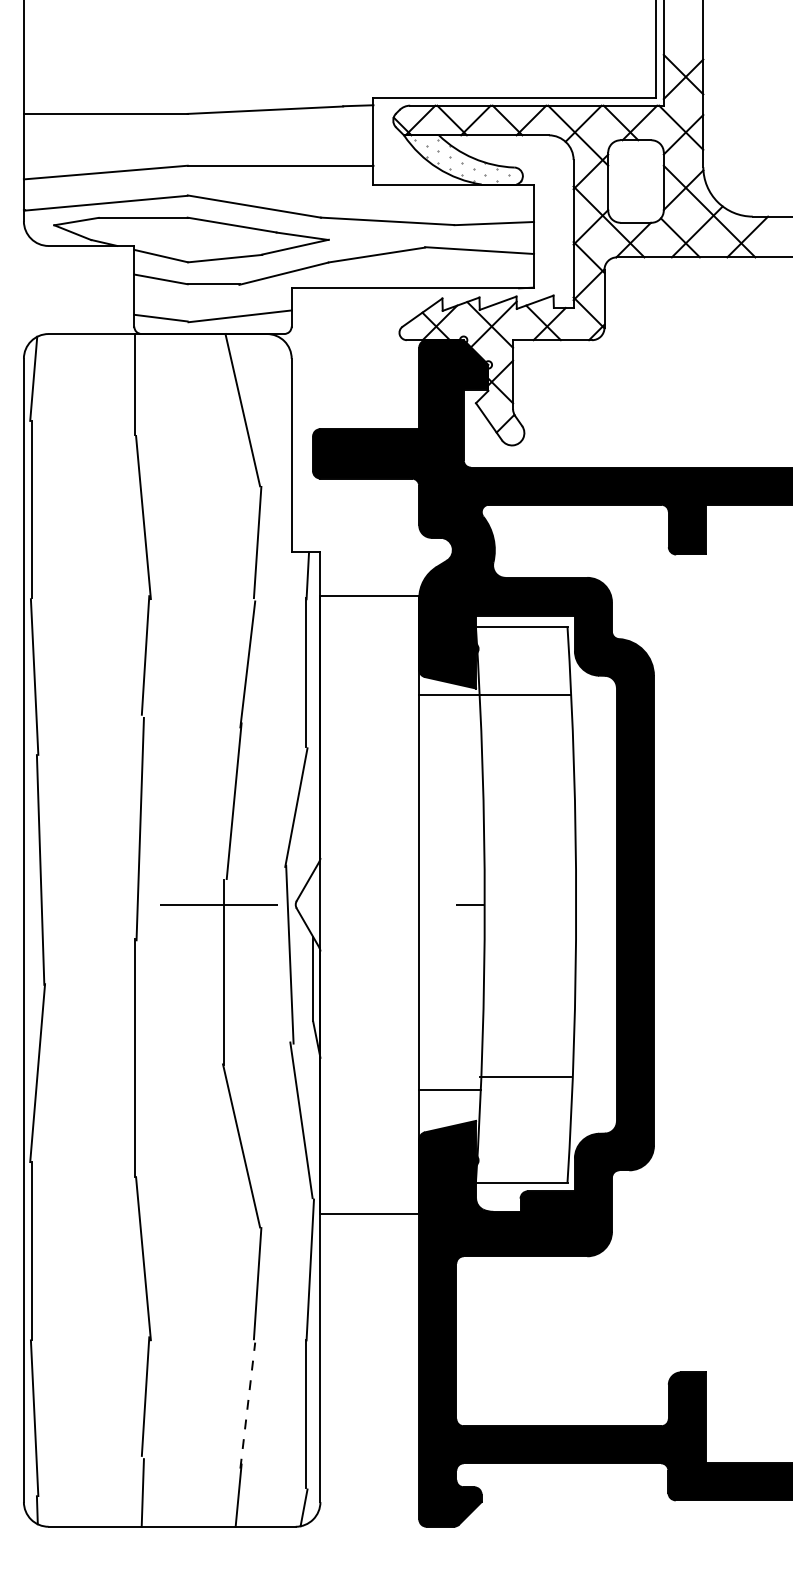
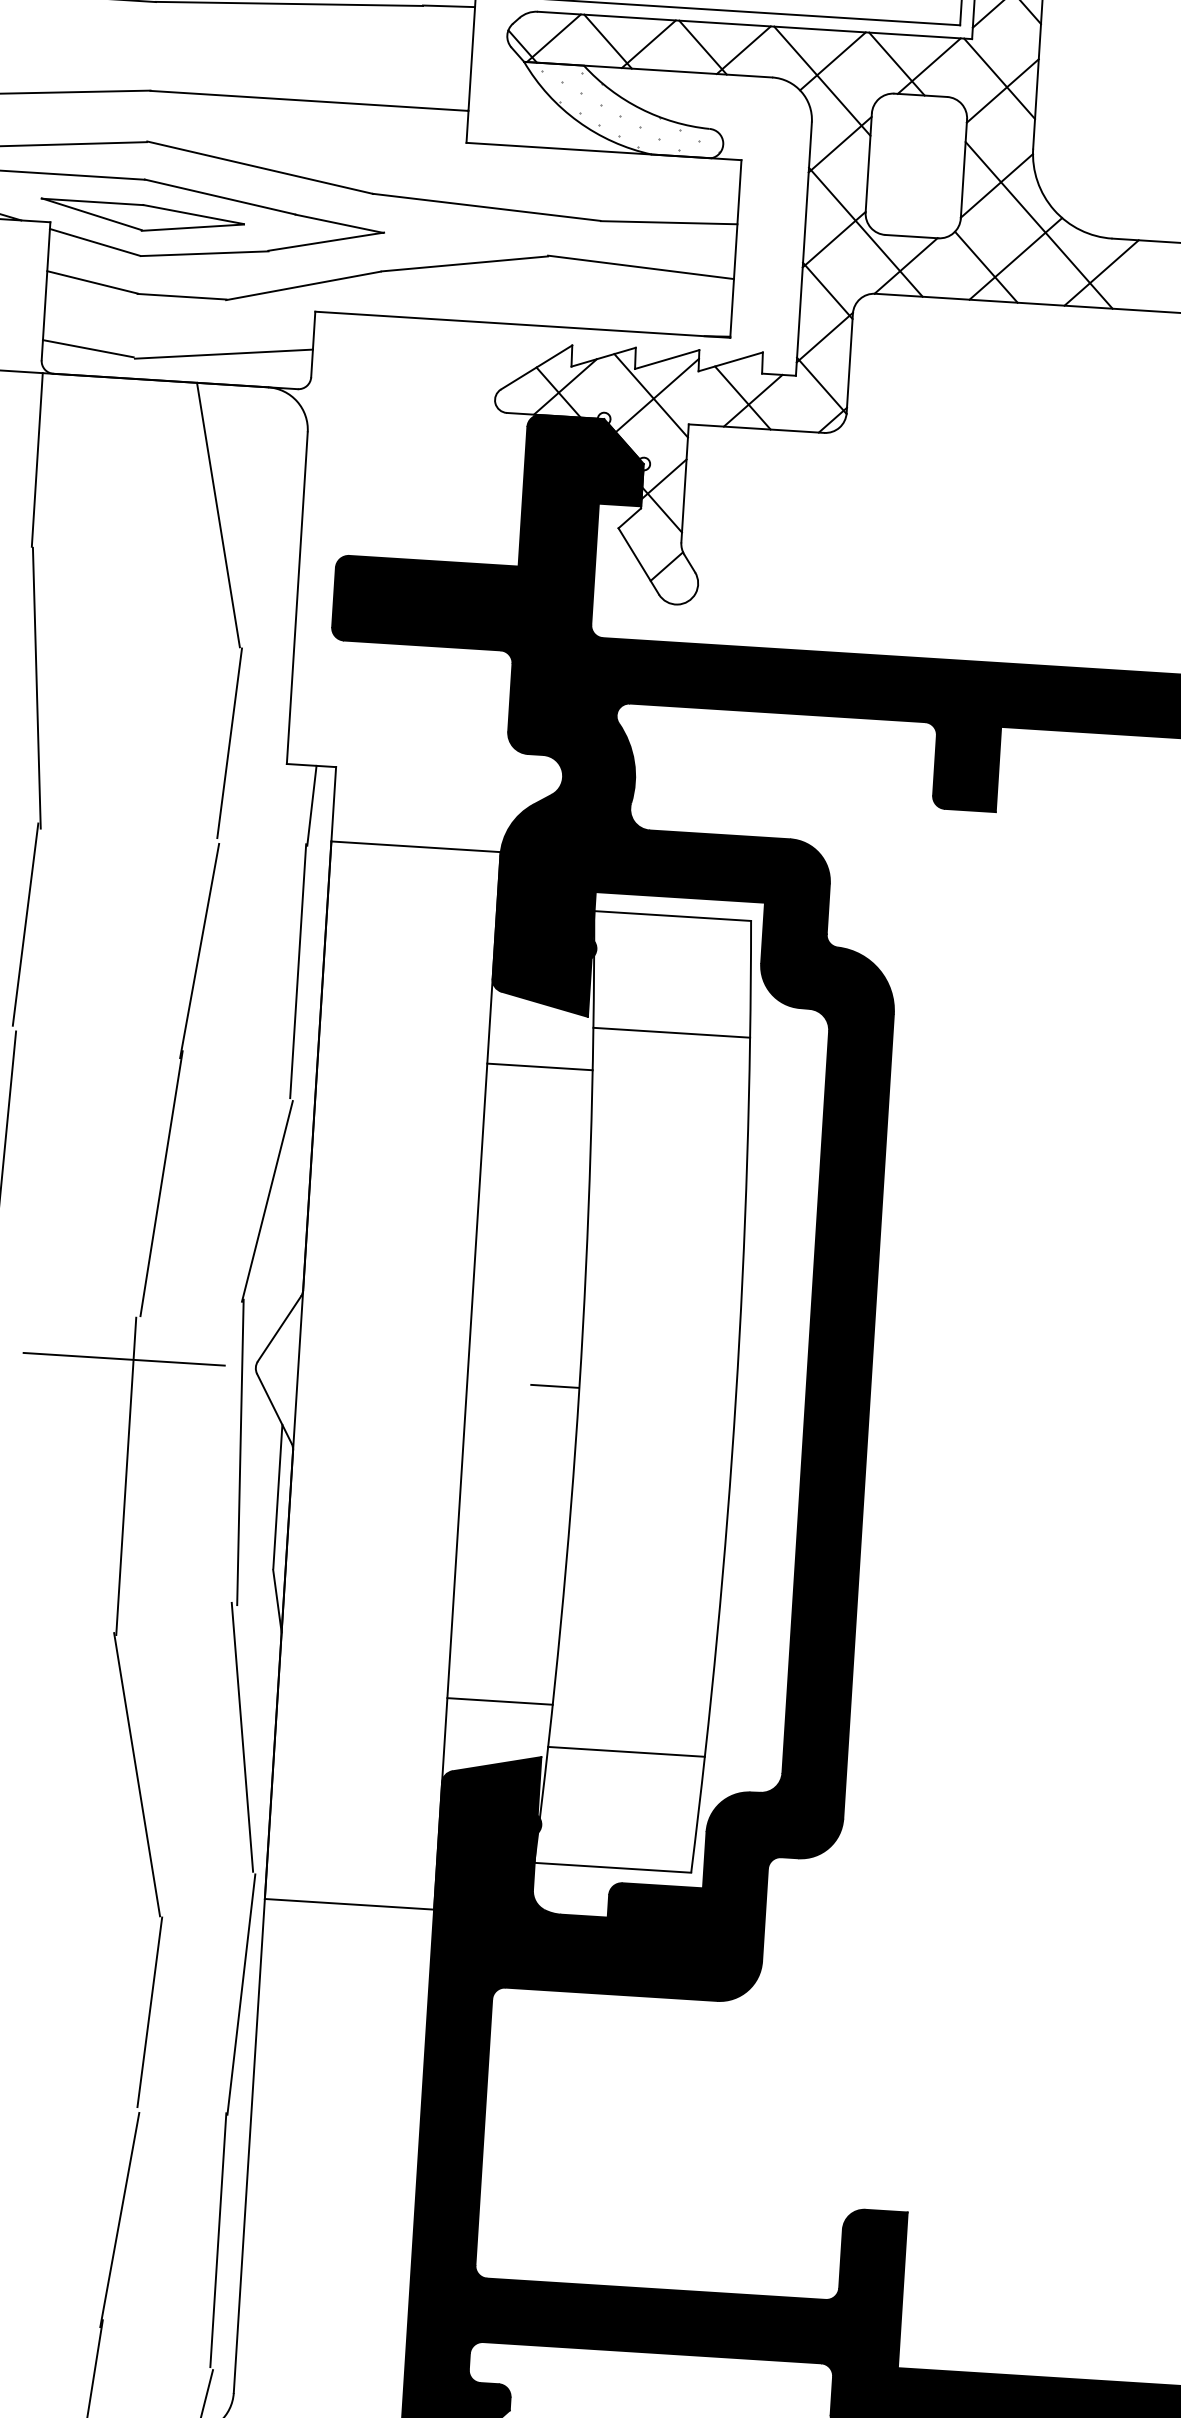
part: (187, 239) -> (142, 216), added
line: (449, 695) -> (539, 1066), moved
line: (525, 1076) -> (626, 1751), moved
line: (247, 1405) -> (119, 2219), dashed -> solid

